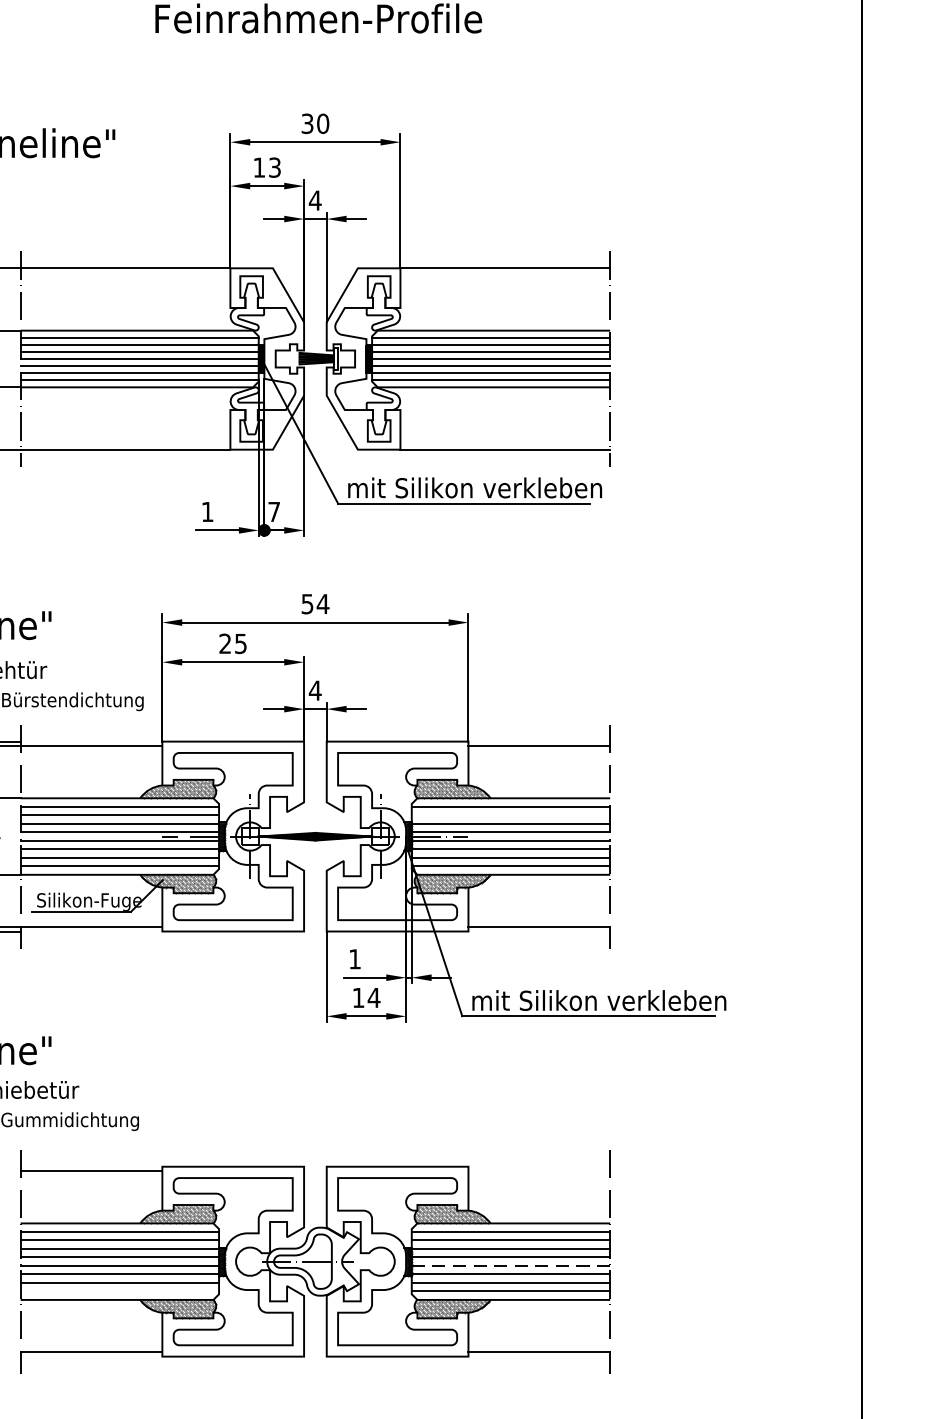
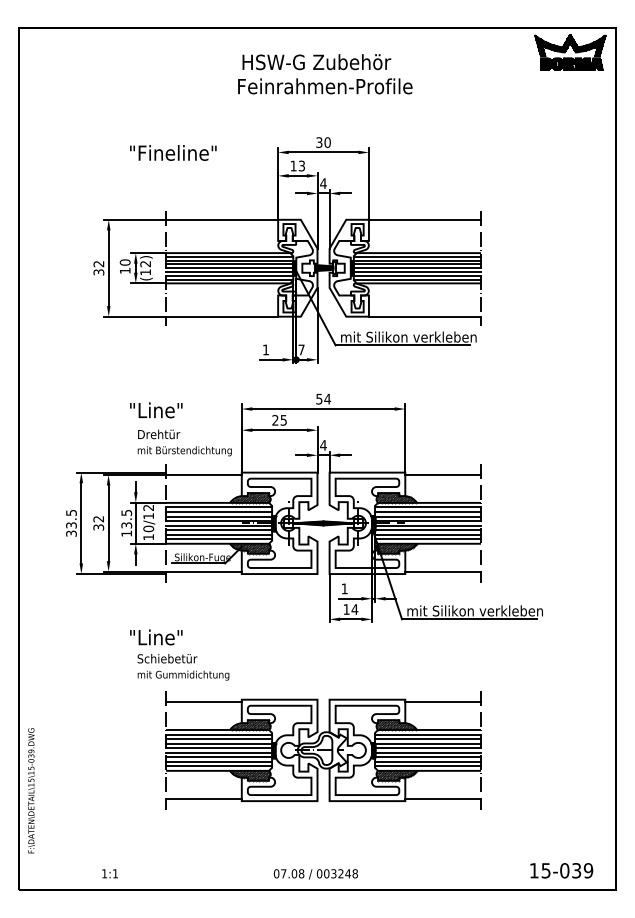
line: (511, 814) -> (428, 511), added
line: (539, 1170) -> (443, 701), added
line: (511, 1265) -> (428, 752), dashed -> solid
line: (120, 1291) -> (219, 766), added

